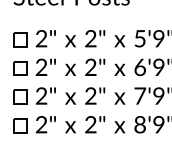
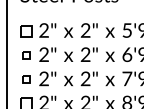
part: (20, 68) -> (26, 55), size x0.6
part: (20, 96) -> (26, 79), size x0.6

